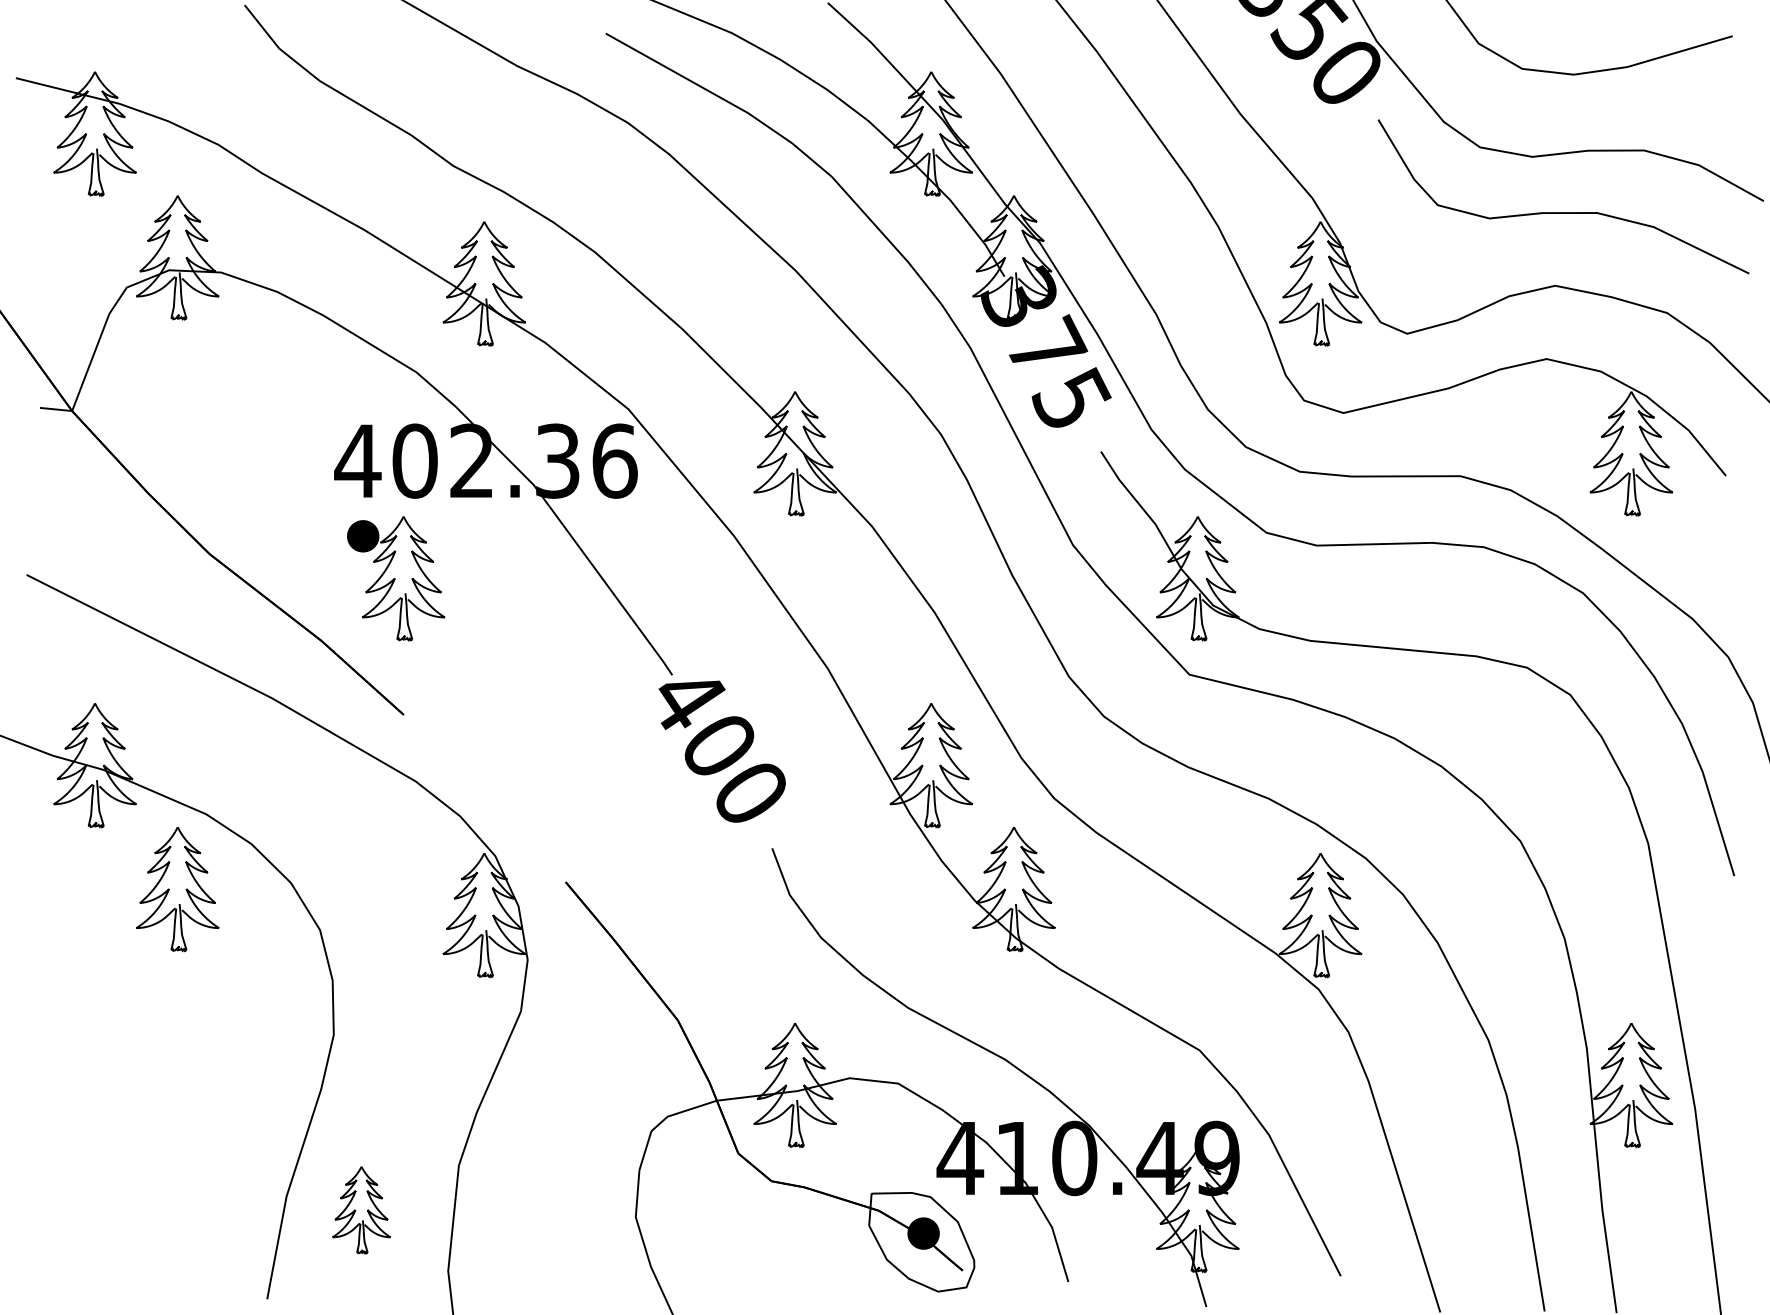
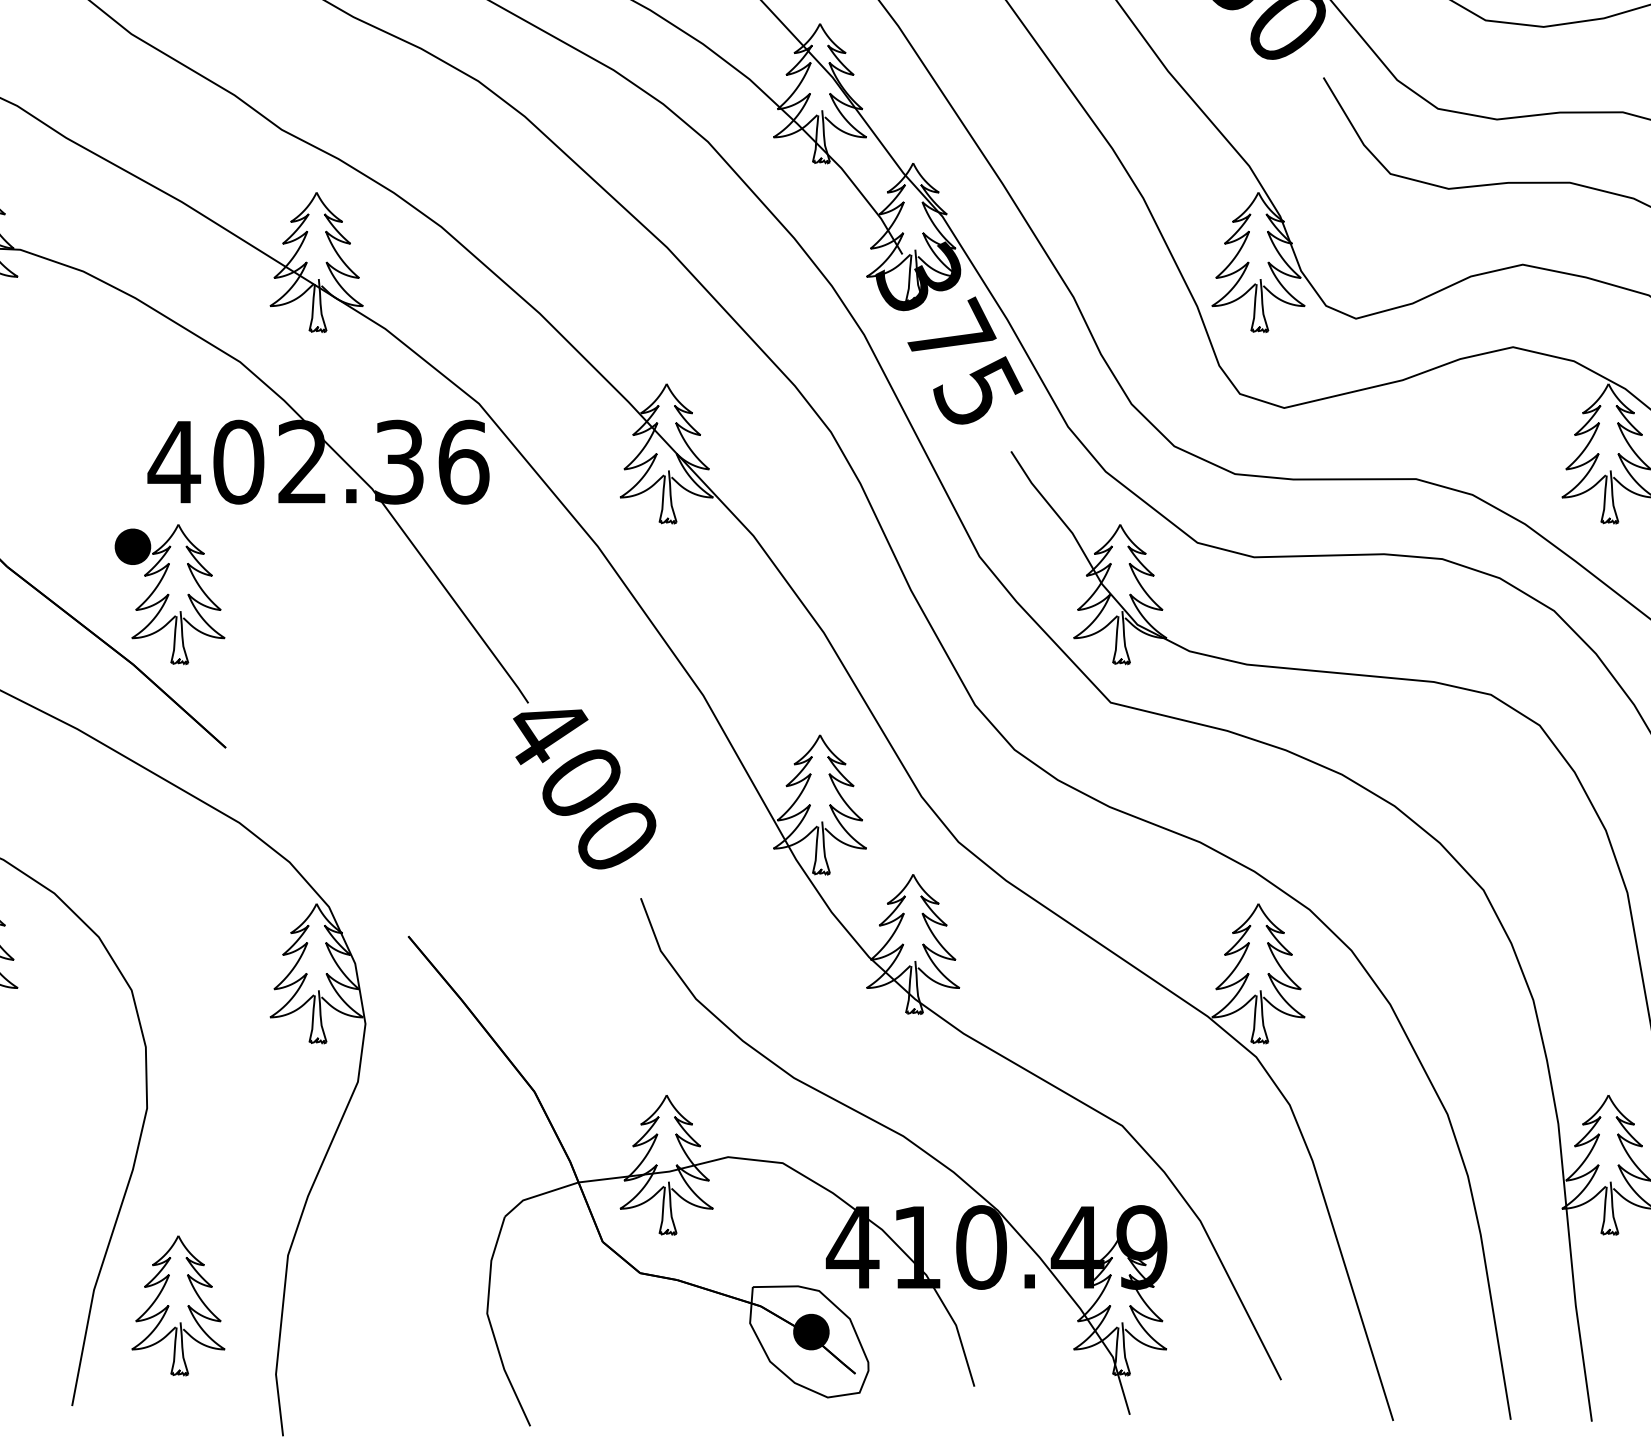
part: (396, 578) -> (170, 594), moved
part: (361, 1209) -> (178, 1304), size x1.43

